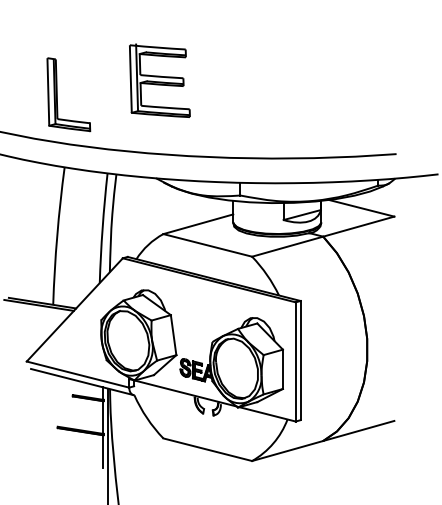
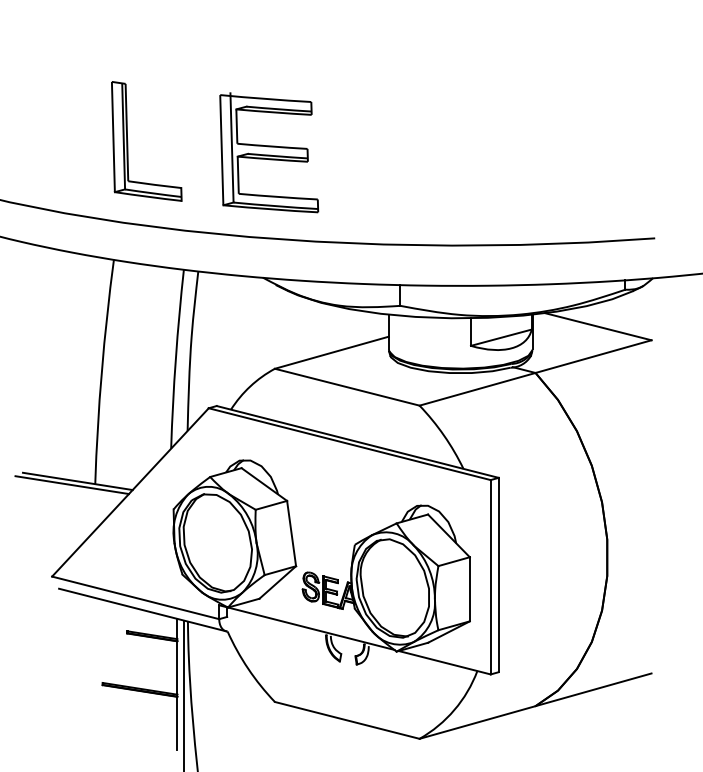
part: (159, 80) -> (268, 152), moved
part: (57, 94) -> (128, 141), moved

